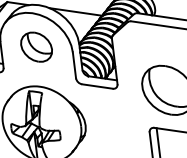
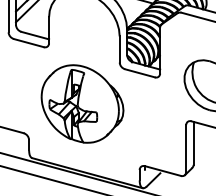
part: (36, 46) -> (84, 26), removed

